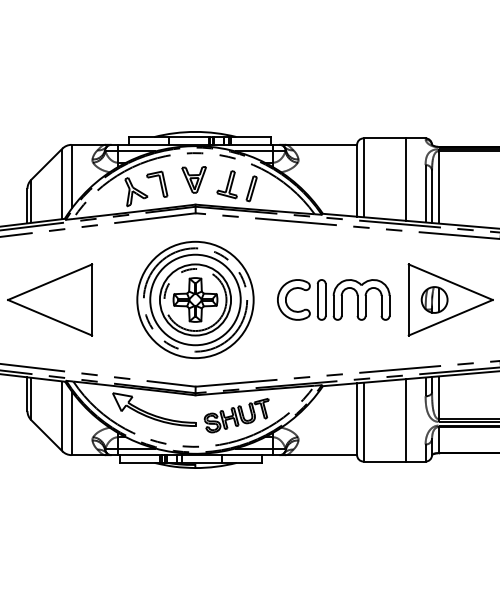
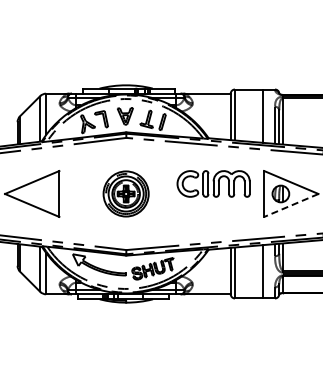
part: (194, 299) -> (125, 193), size x0.6
part: (333, 299) -> (213, 183), moved
line: (449, 317) -> (290, 205), solid -> dashed

